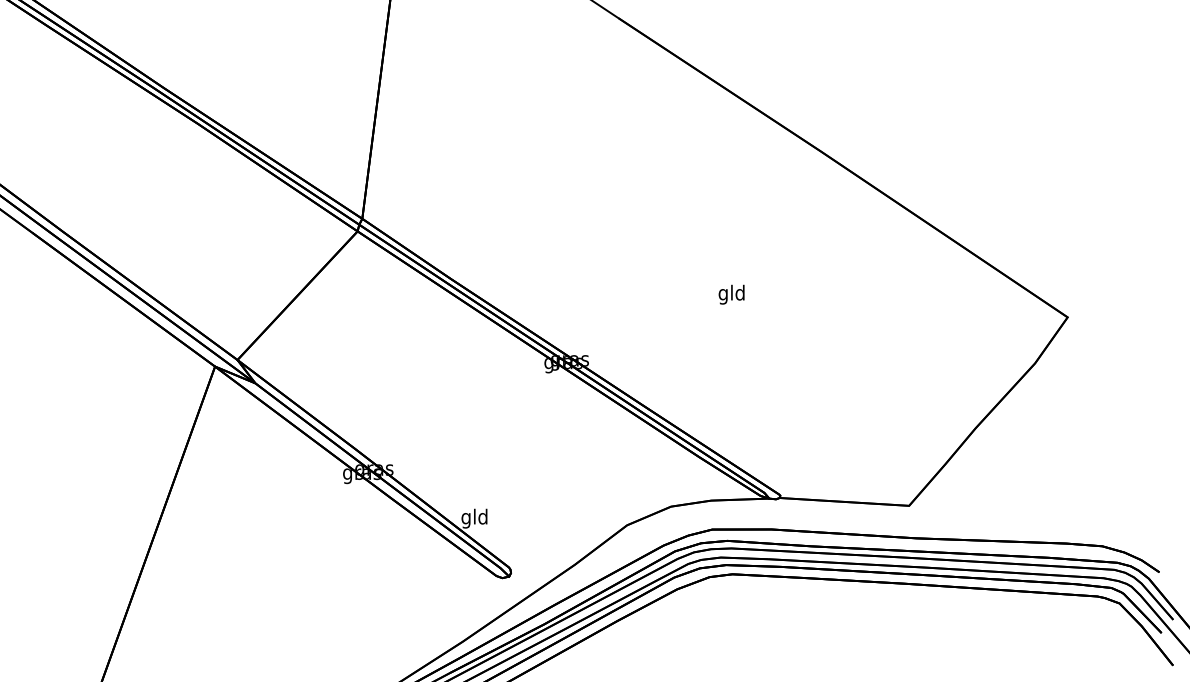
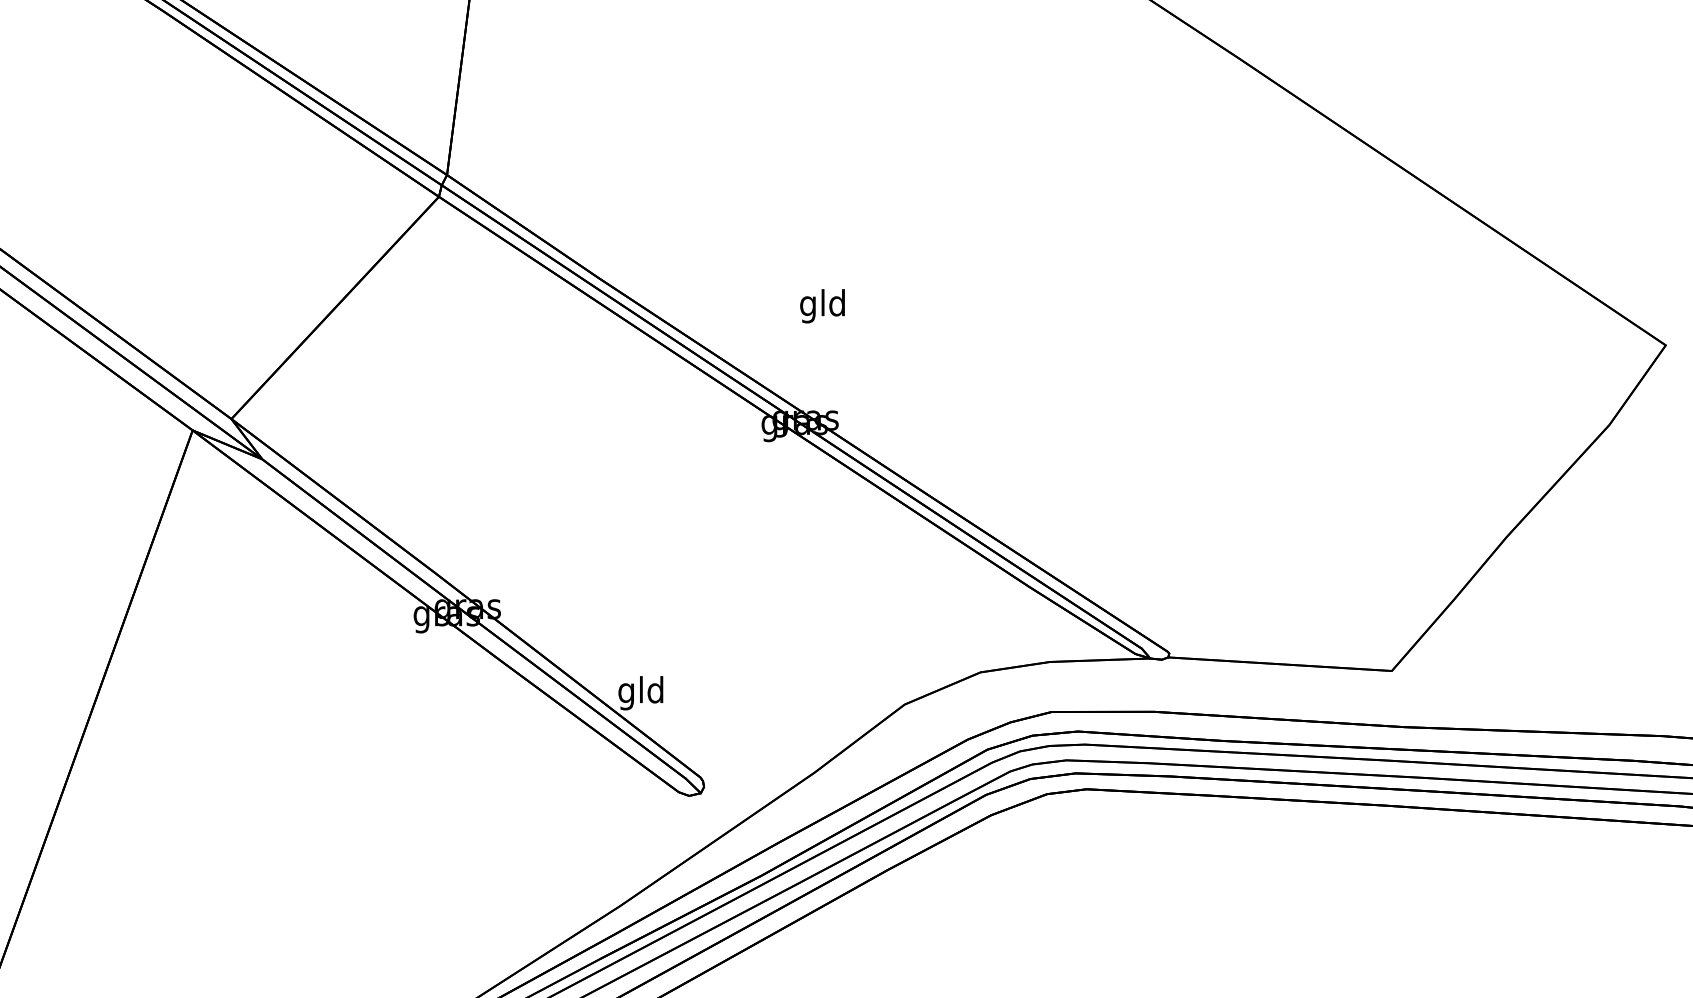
text: (731, 294) -> (822, 305), moved

